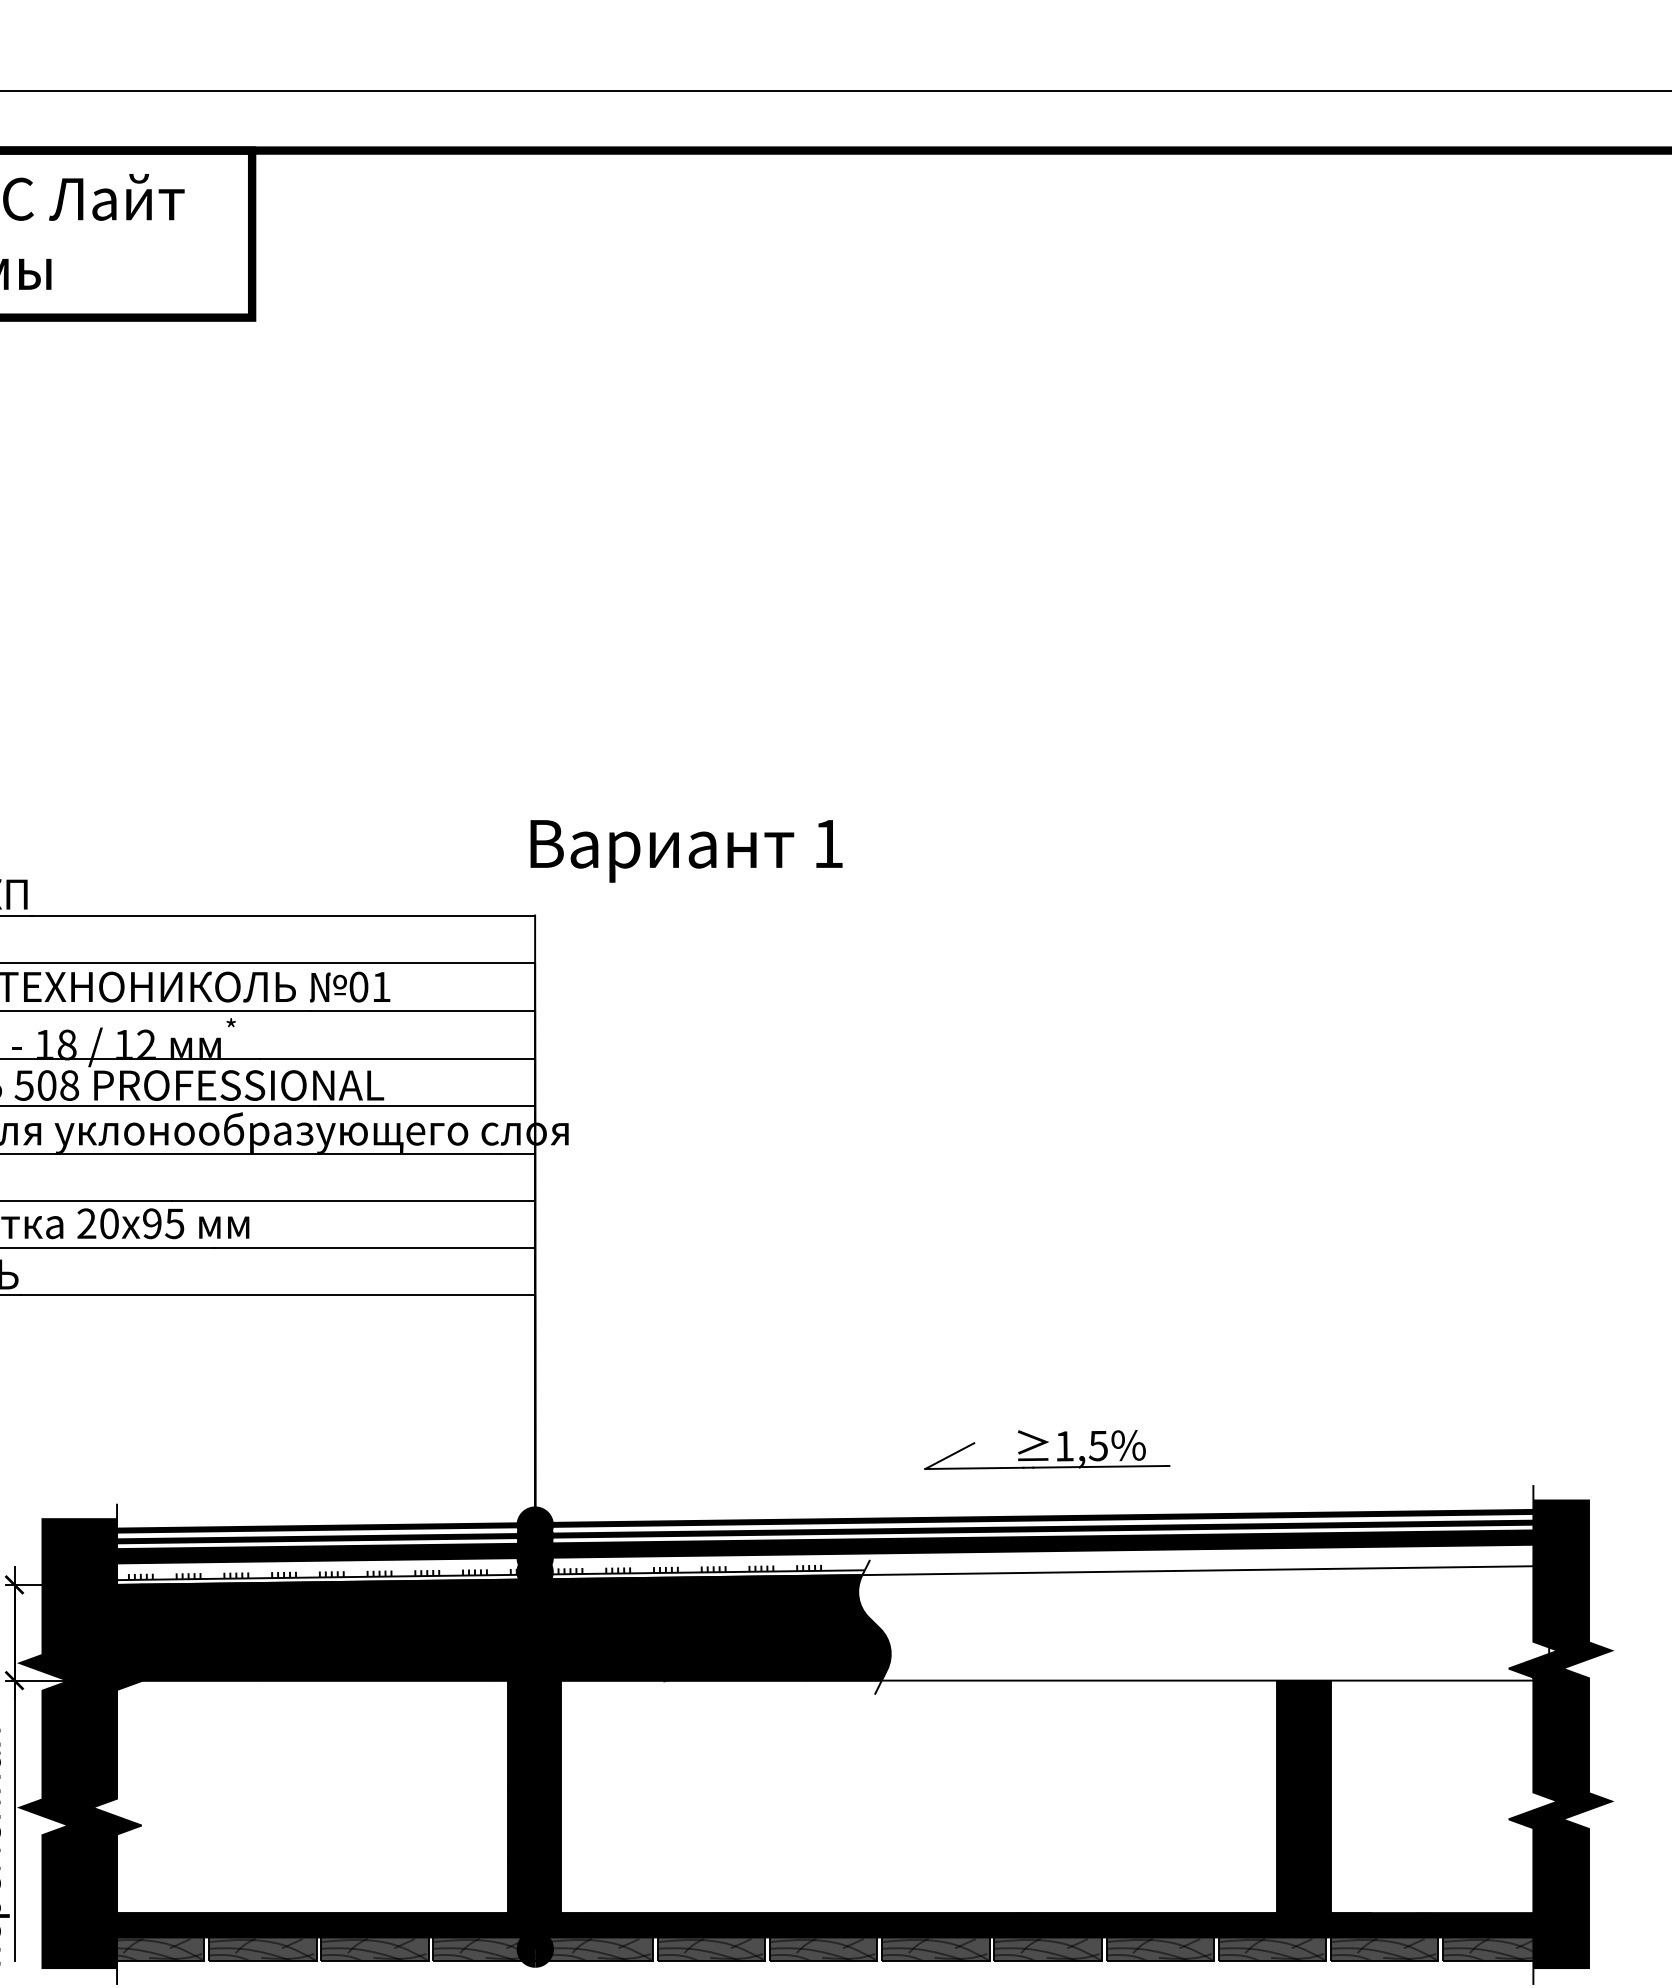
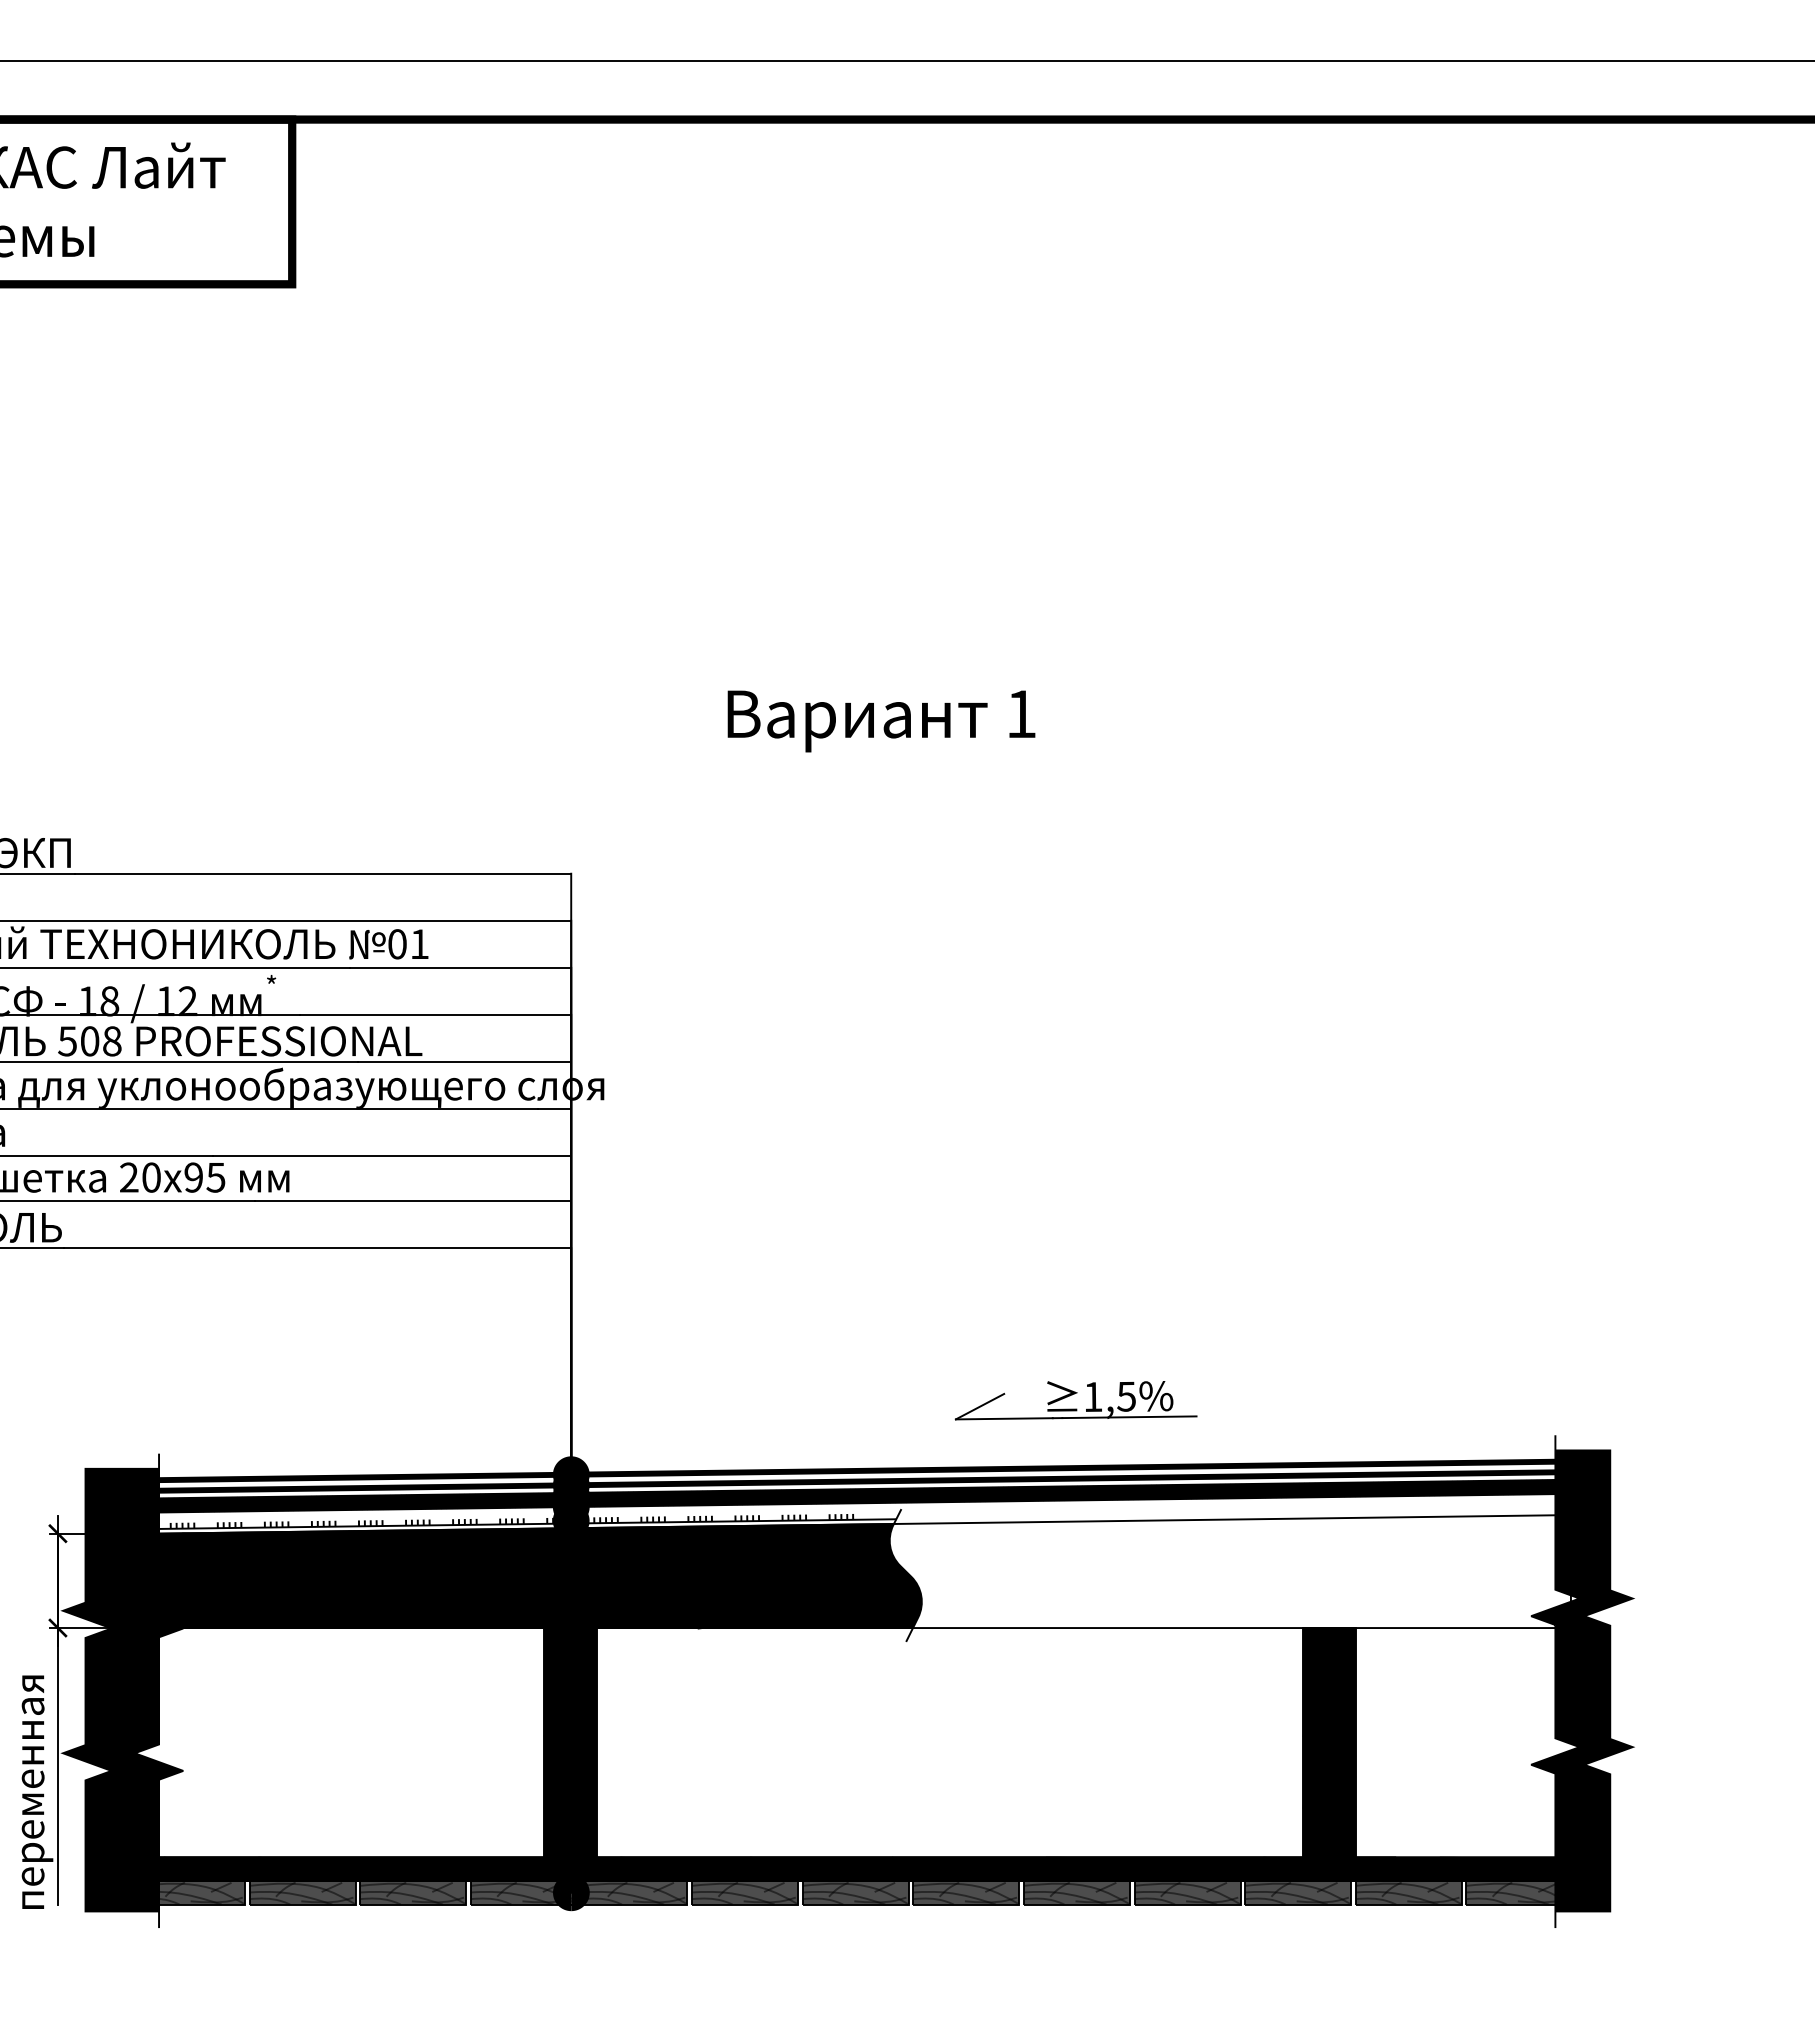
text: (686, 851) -> (881, 721), moved

